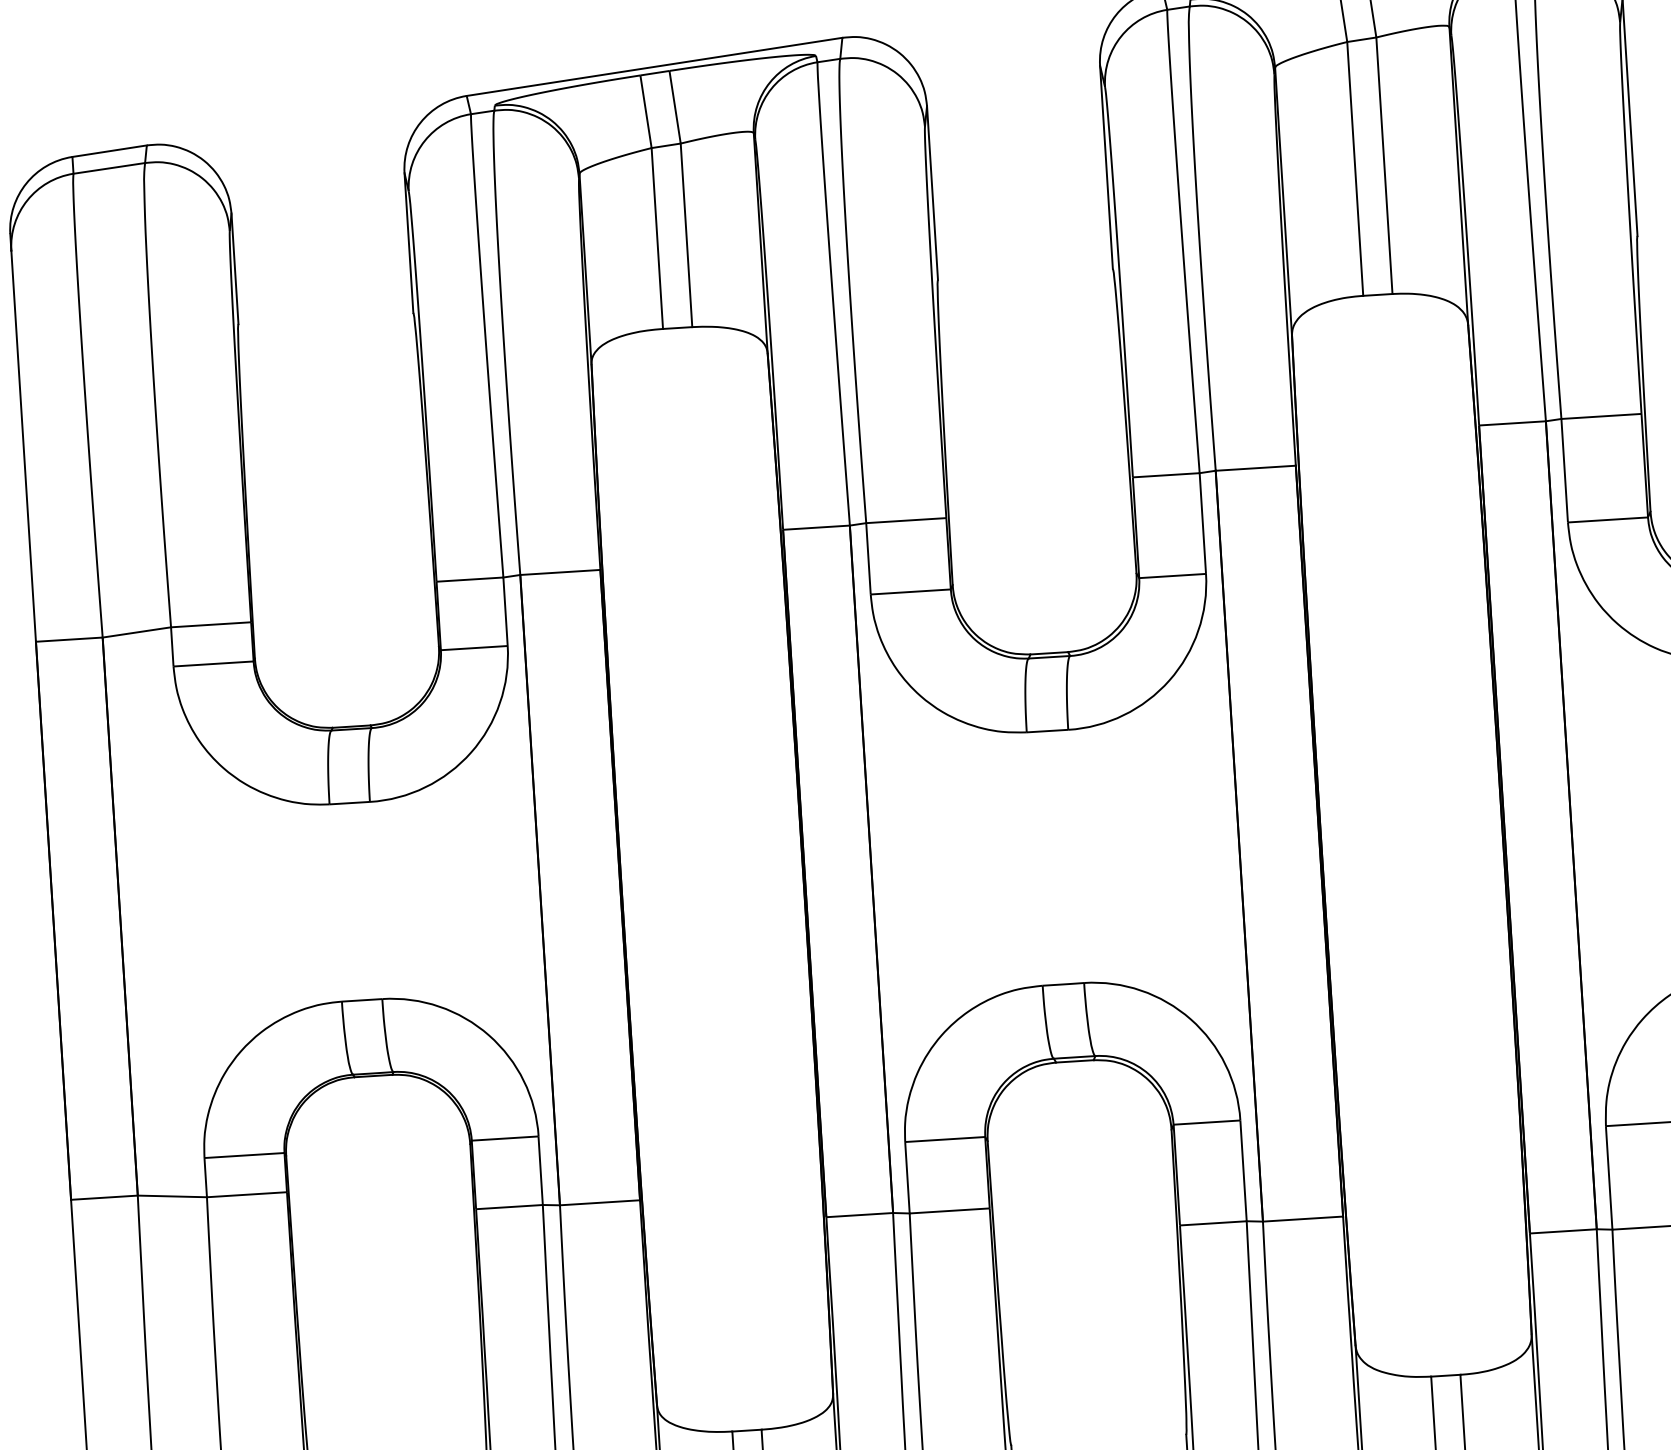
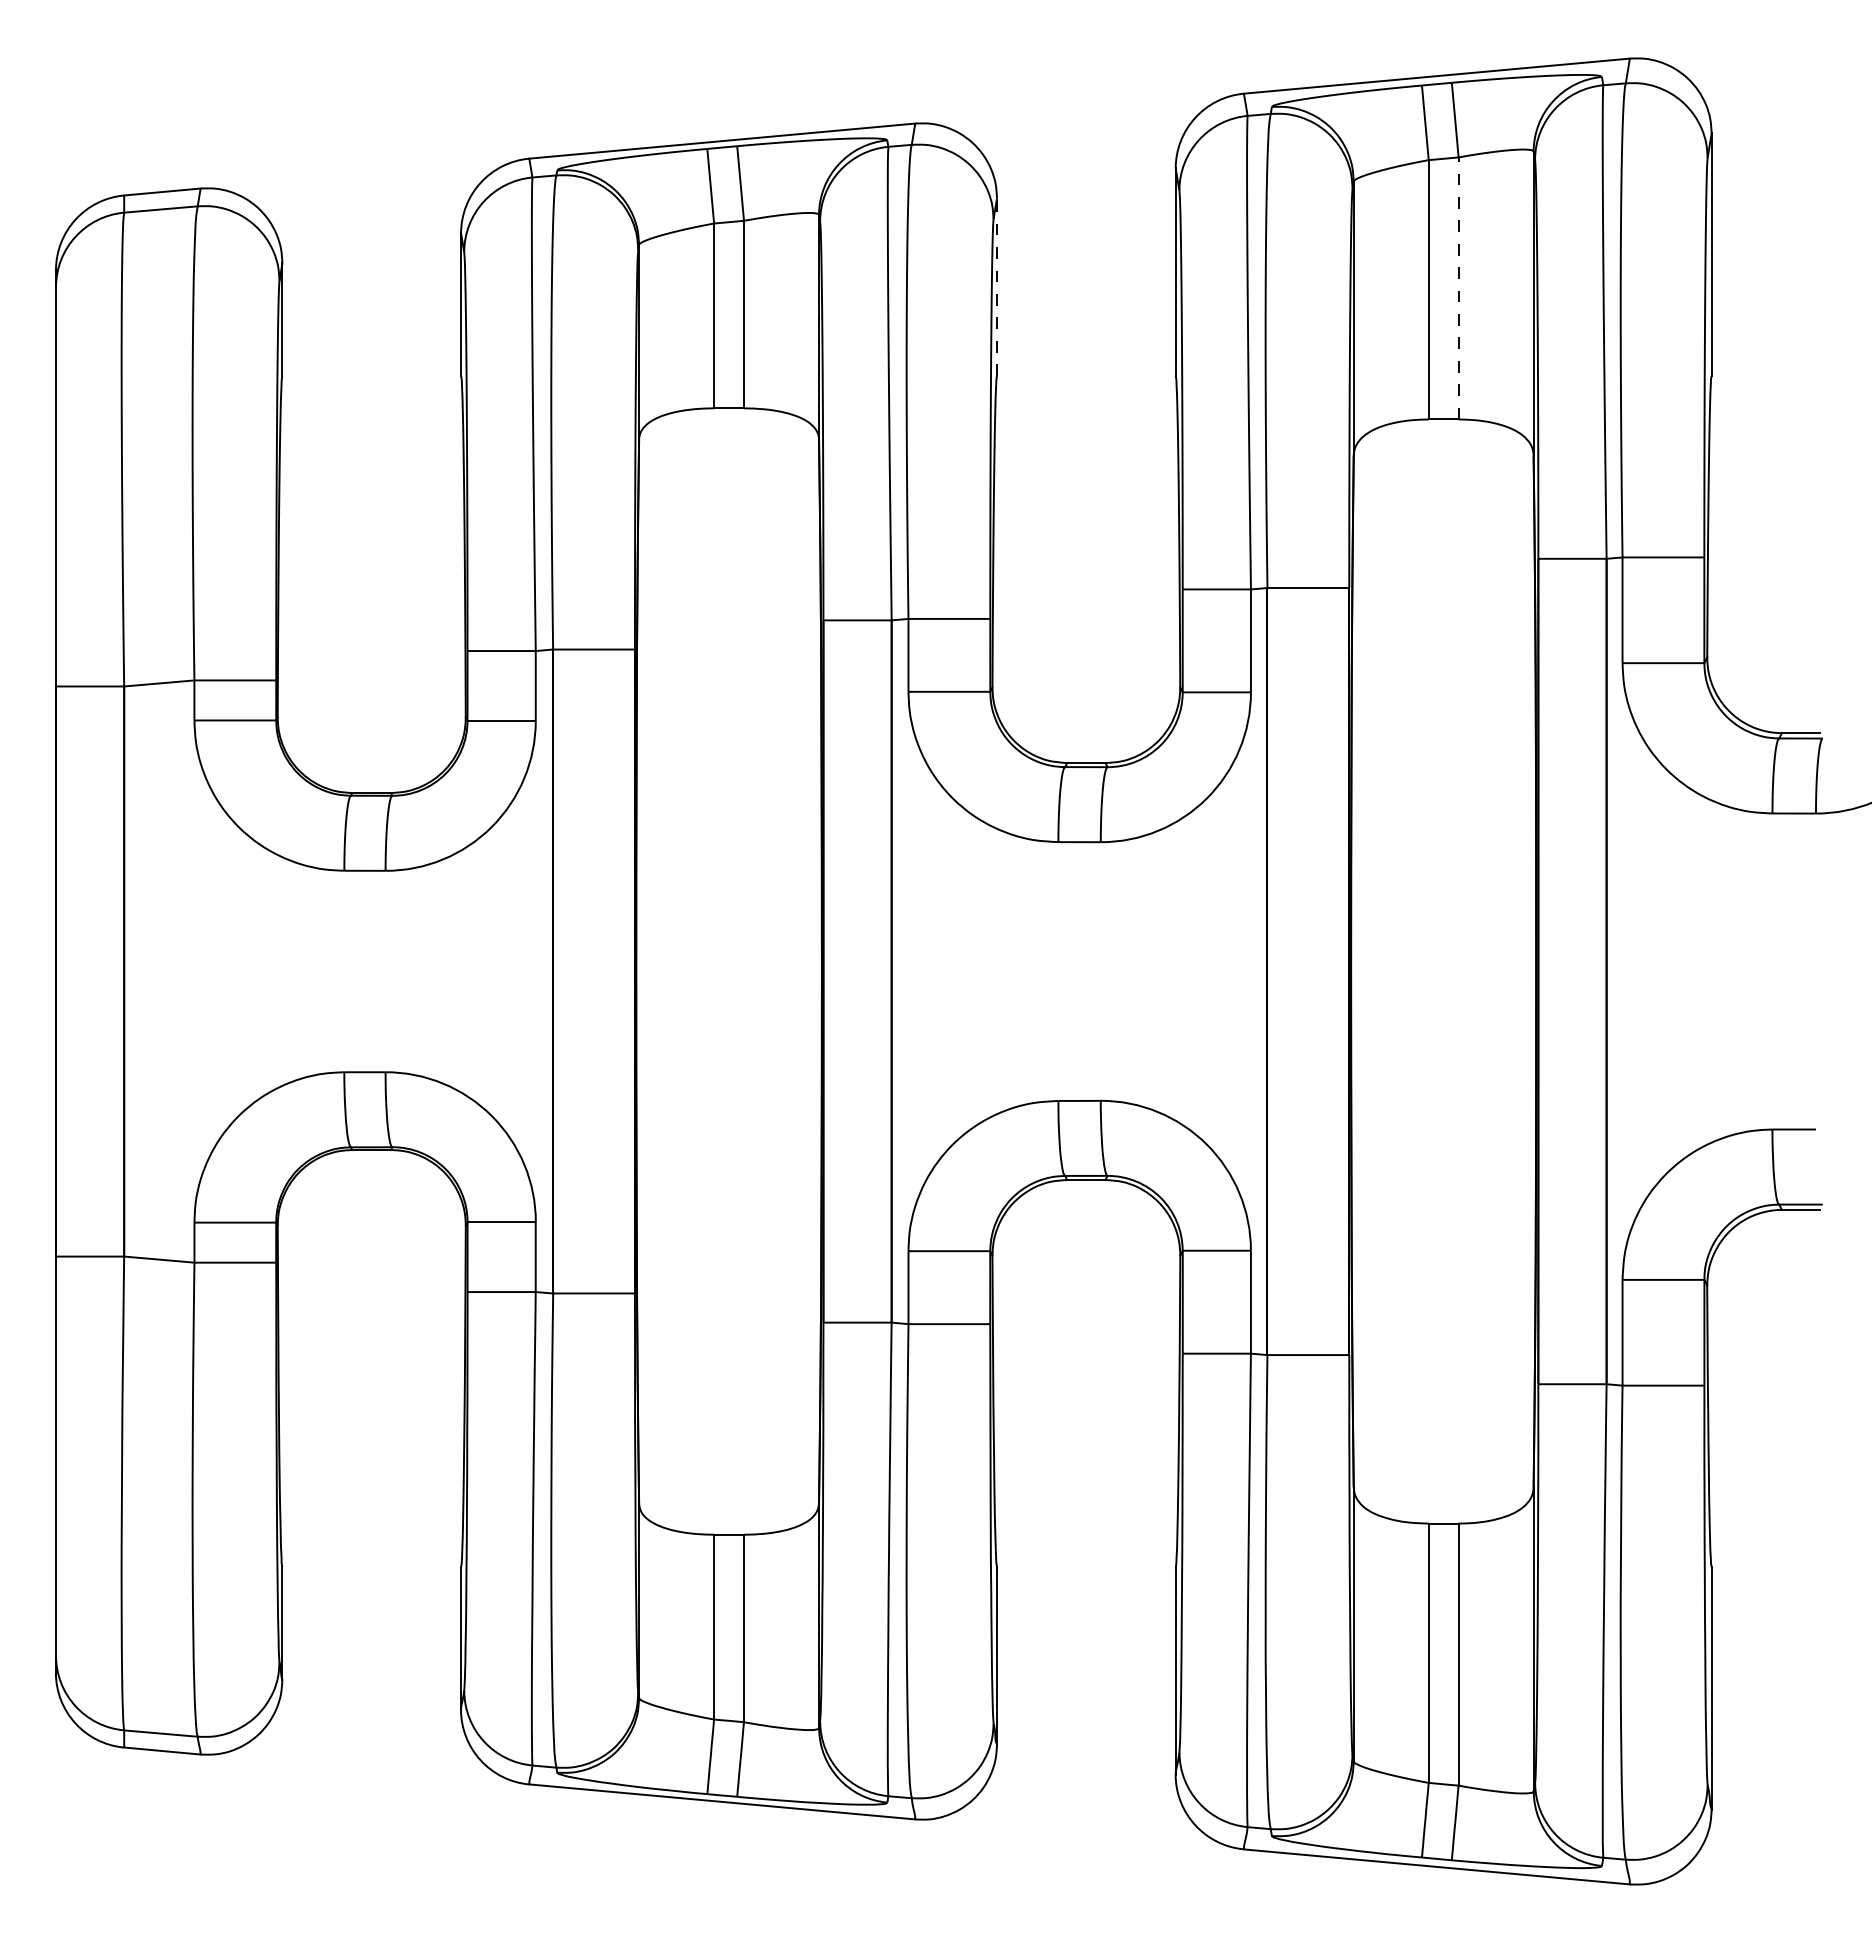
line: (1384, 164) -> (1458, 287), solid -> dashed
line: (932, 193) -> (997, 287), solid -> dashed

